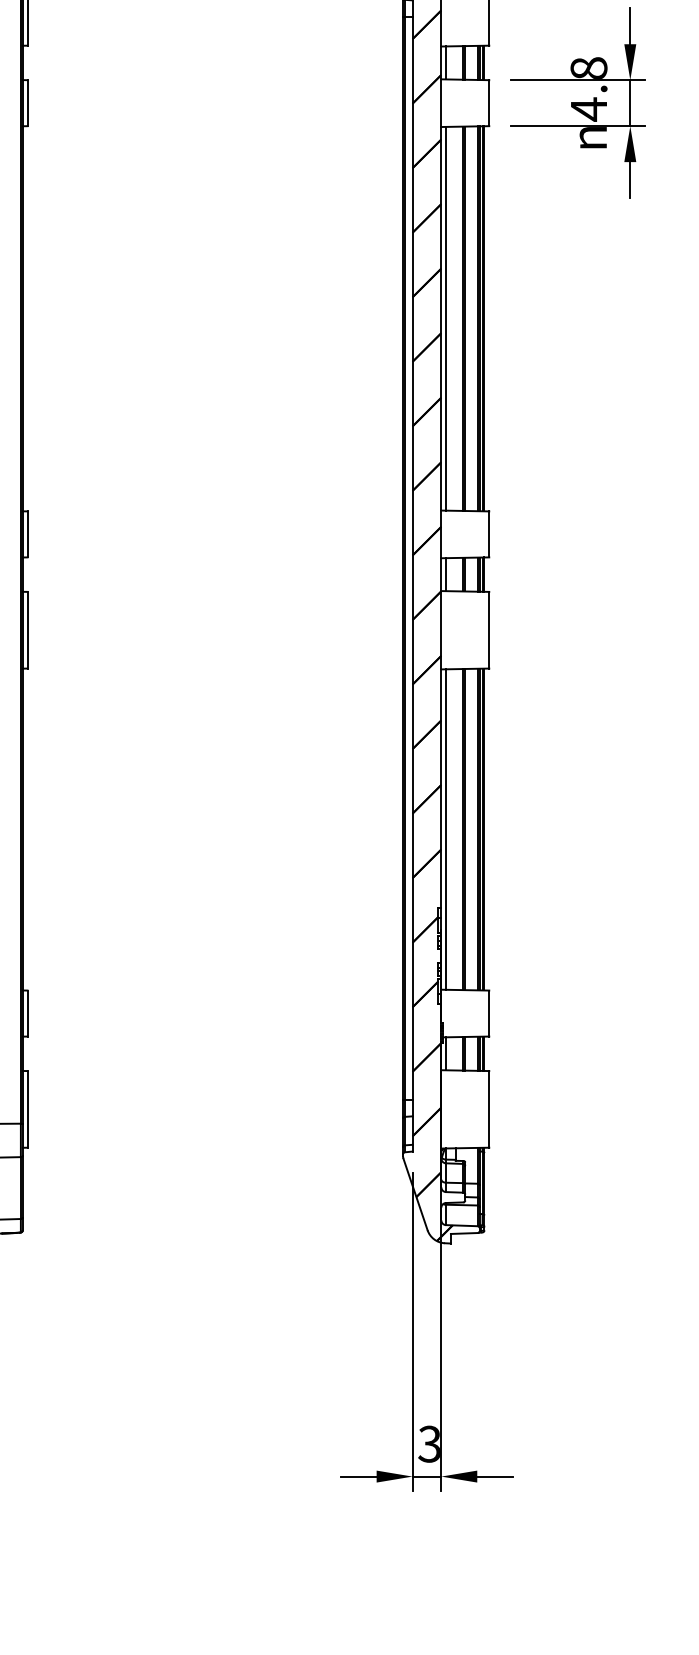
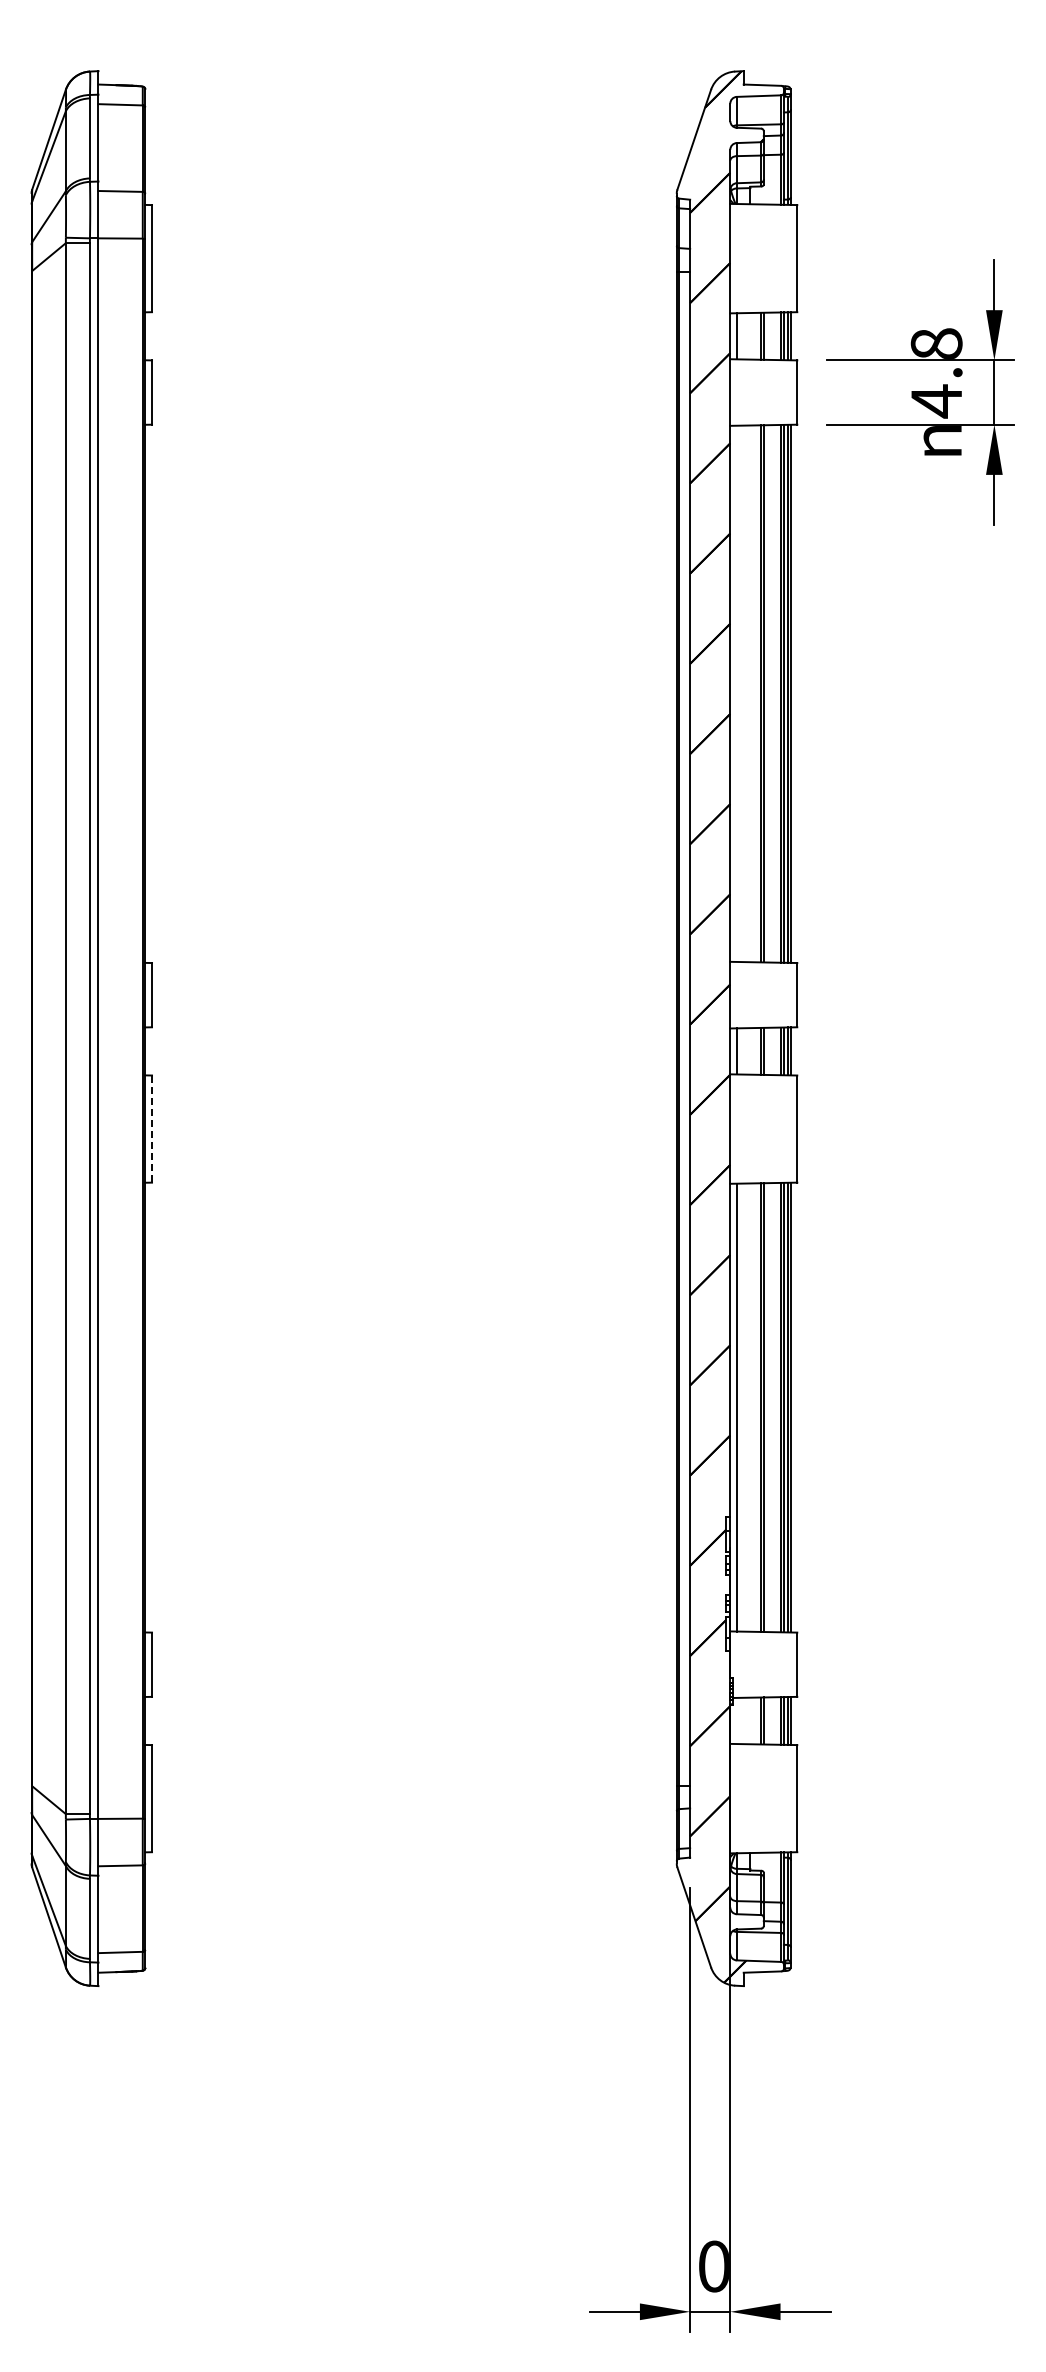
line: (445, 318) -> (736, 693), removed
line: (27, 630) -> (152, 1129), solid -> dashed
line: (445, 1053) -> (736, 1720), removed
text: (428, 1444) -> (712, 2266), 3 -> 0

